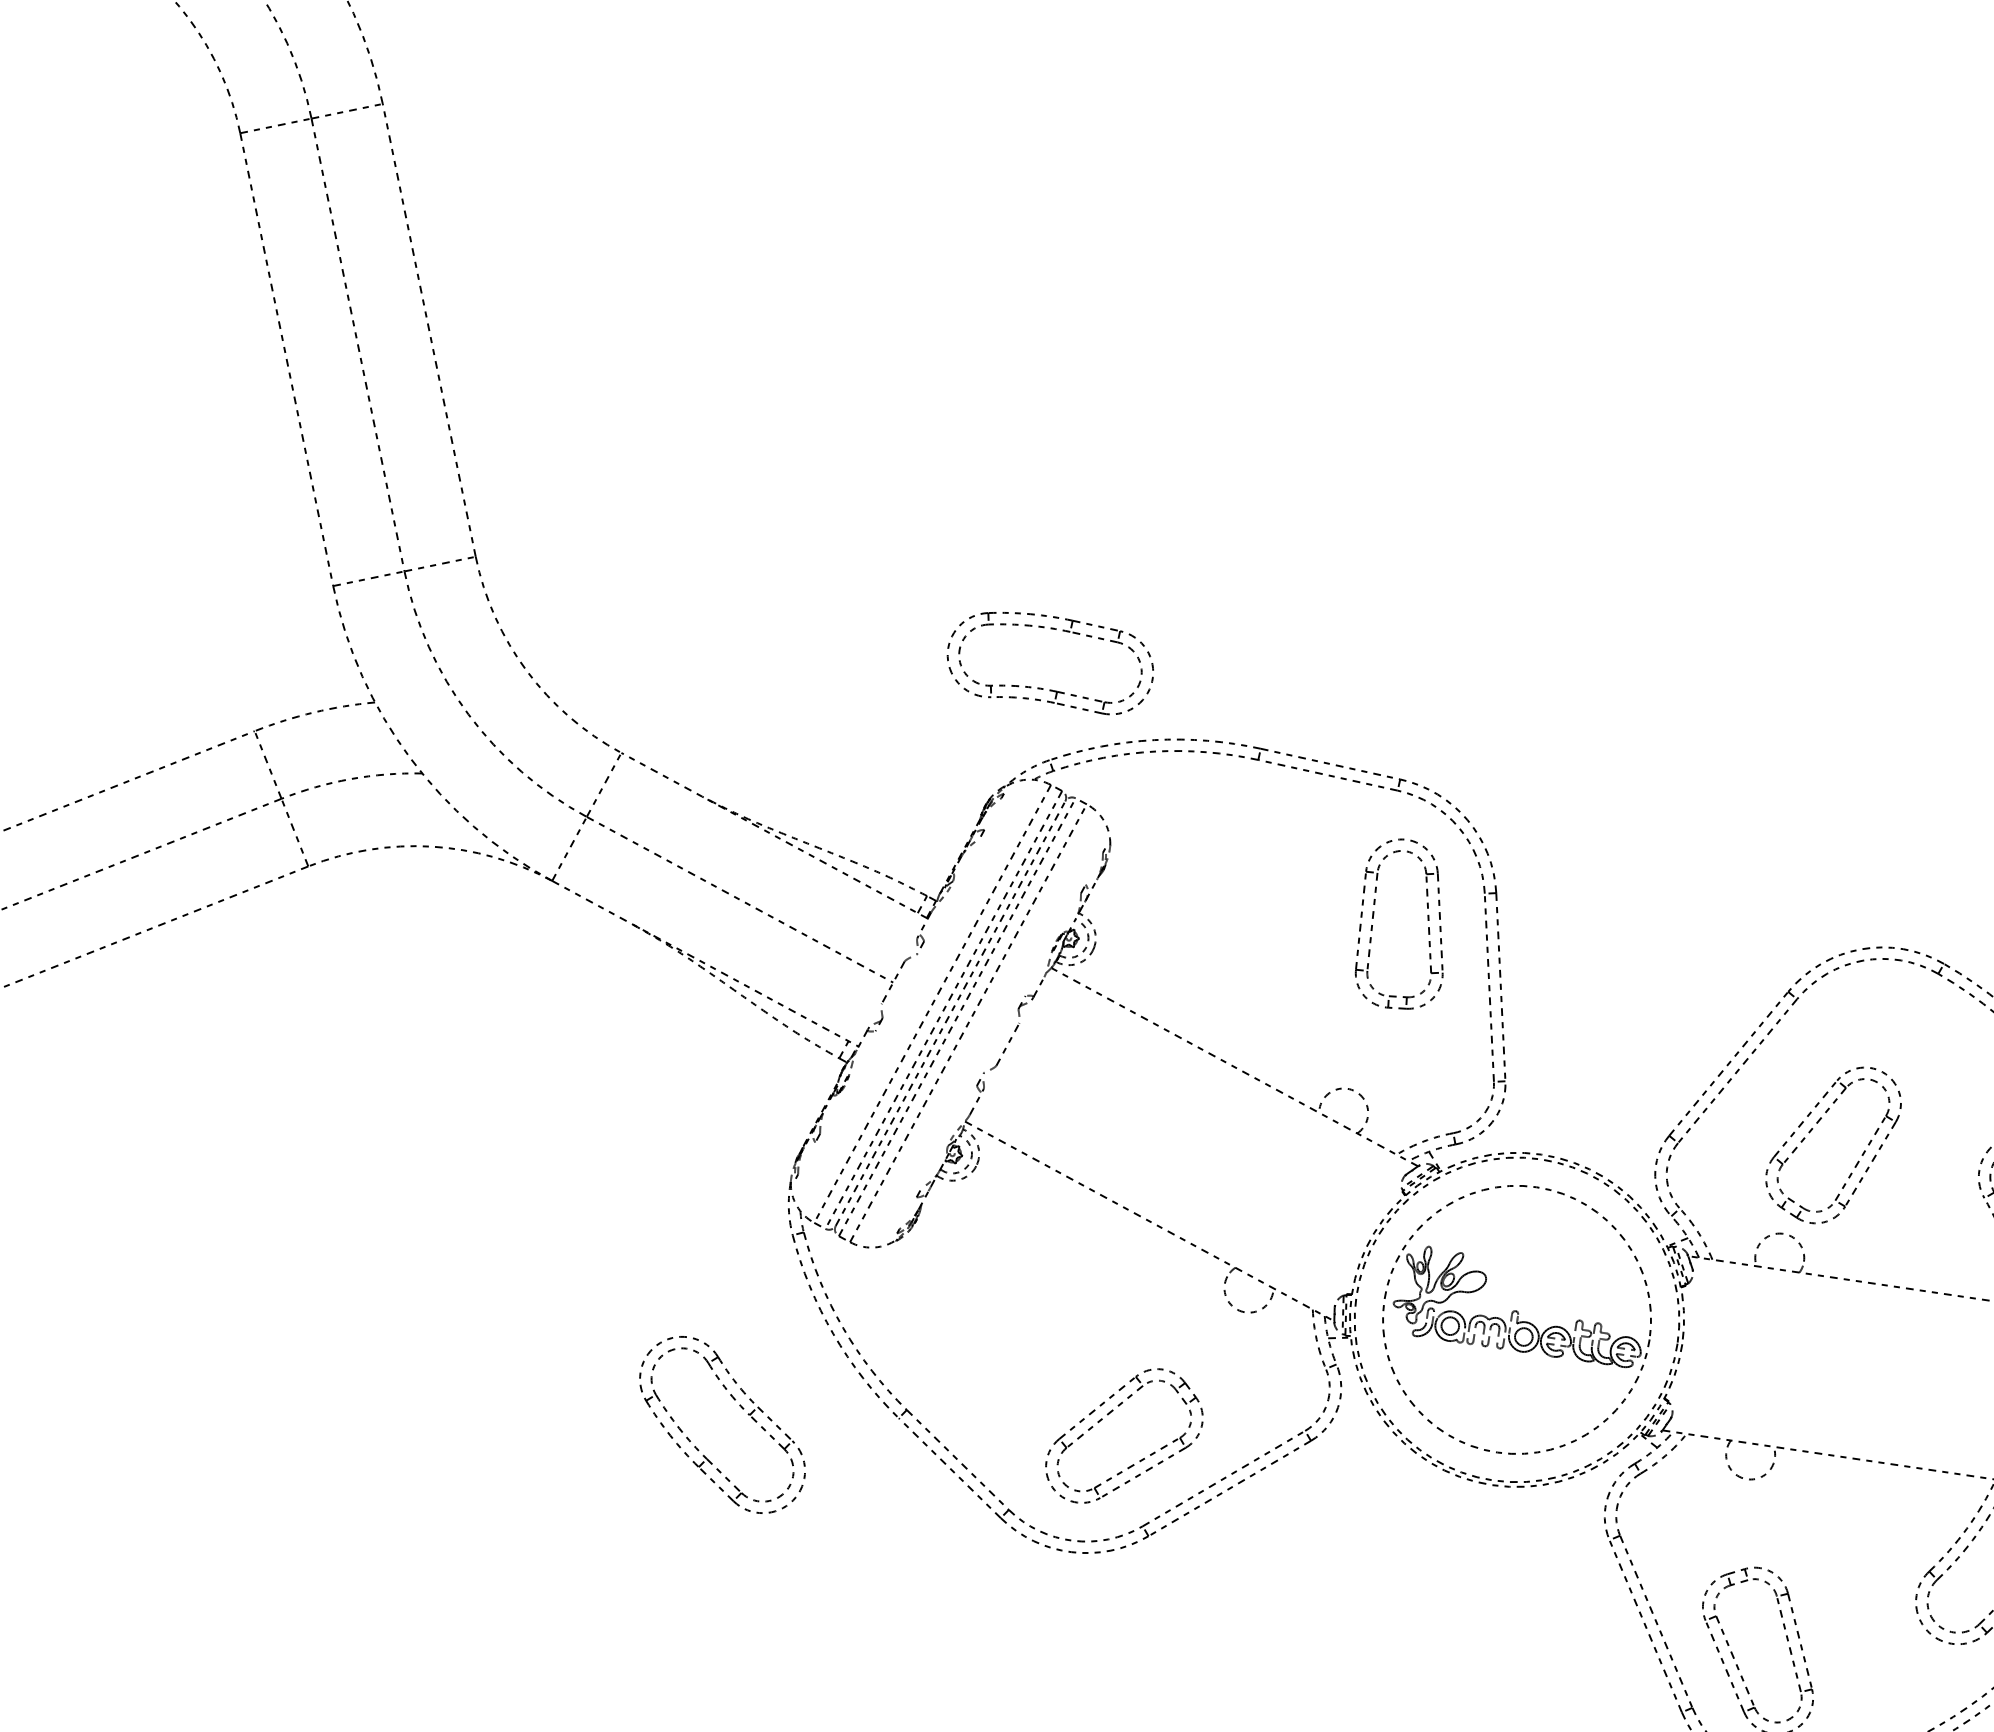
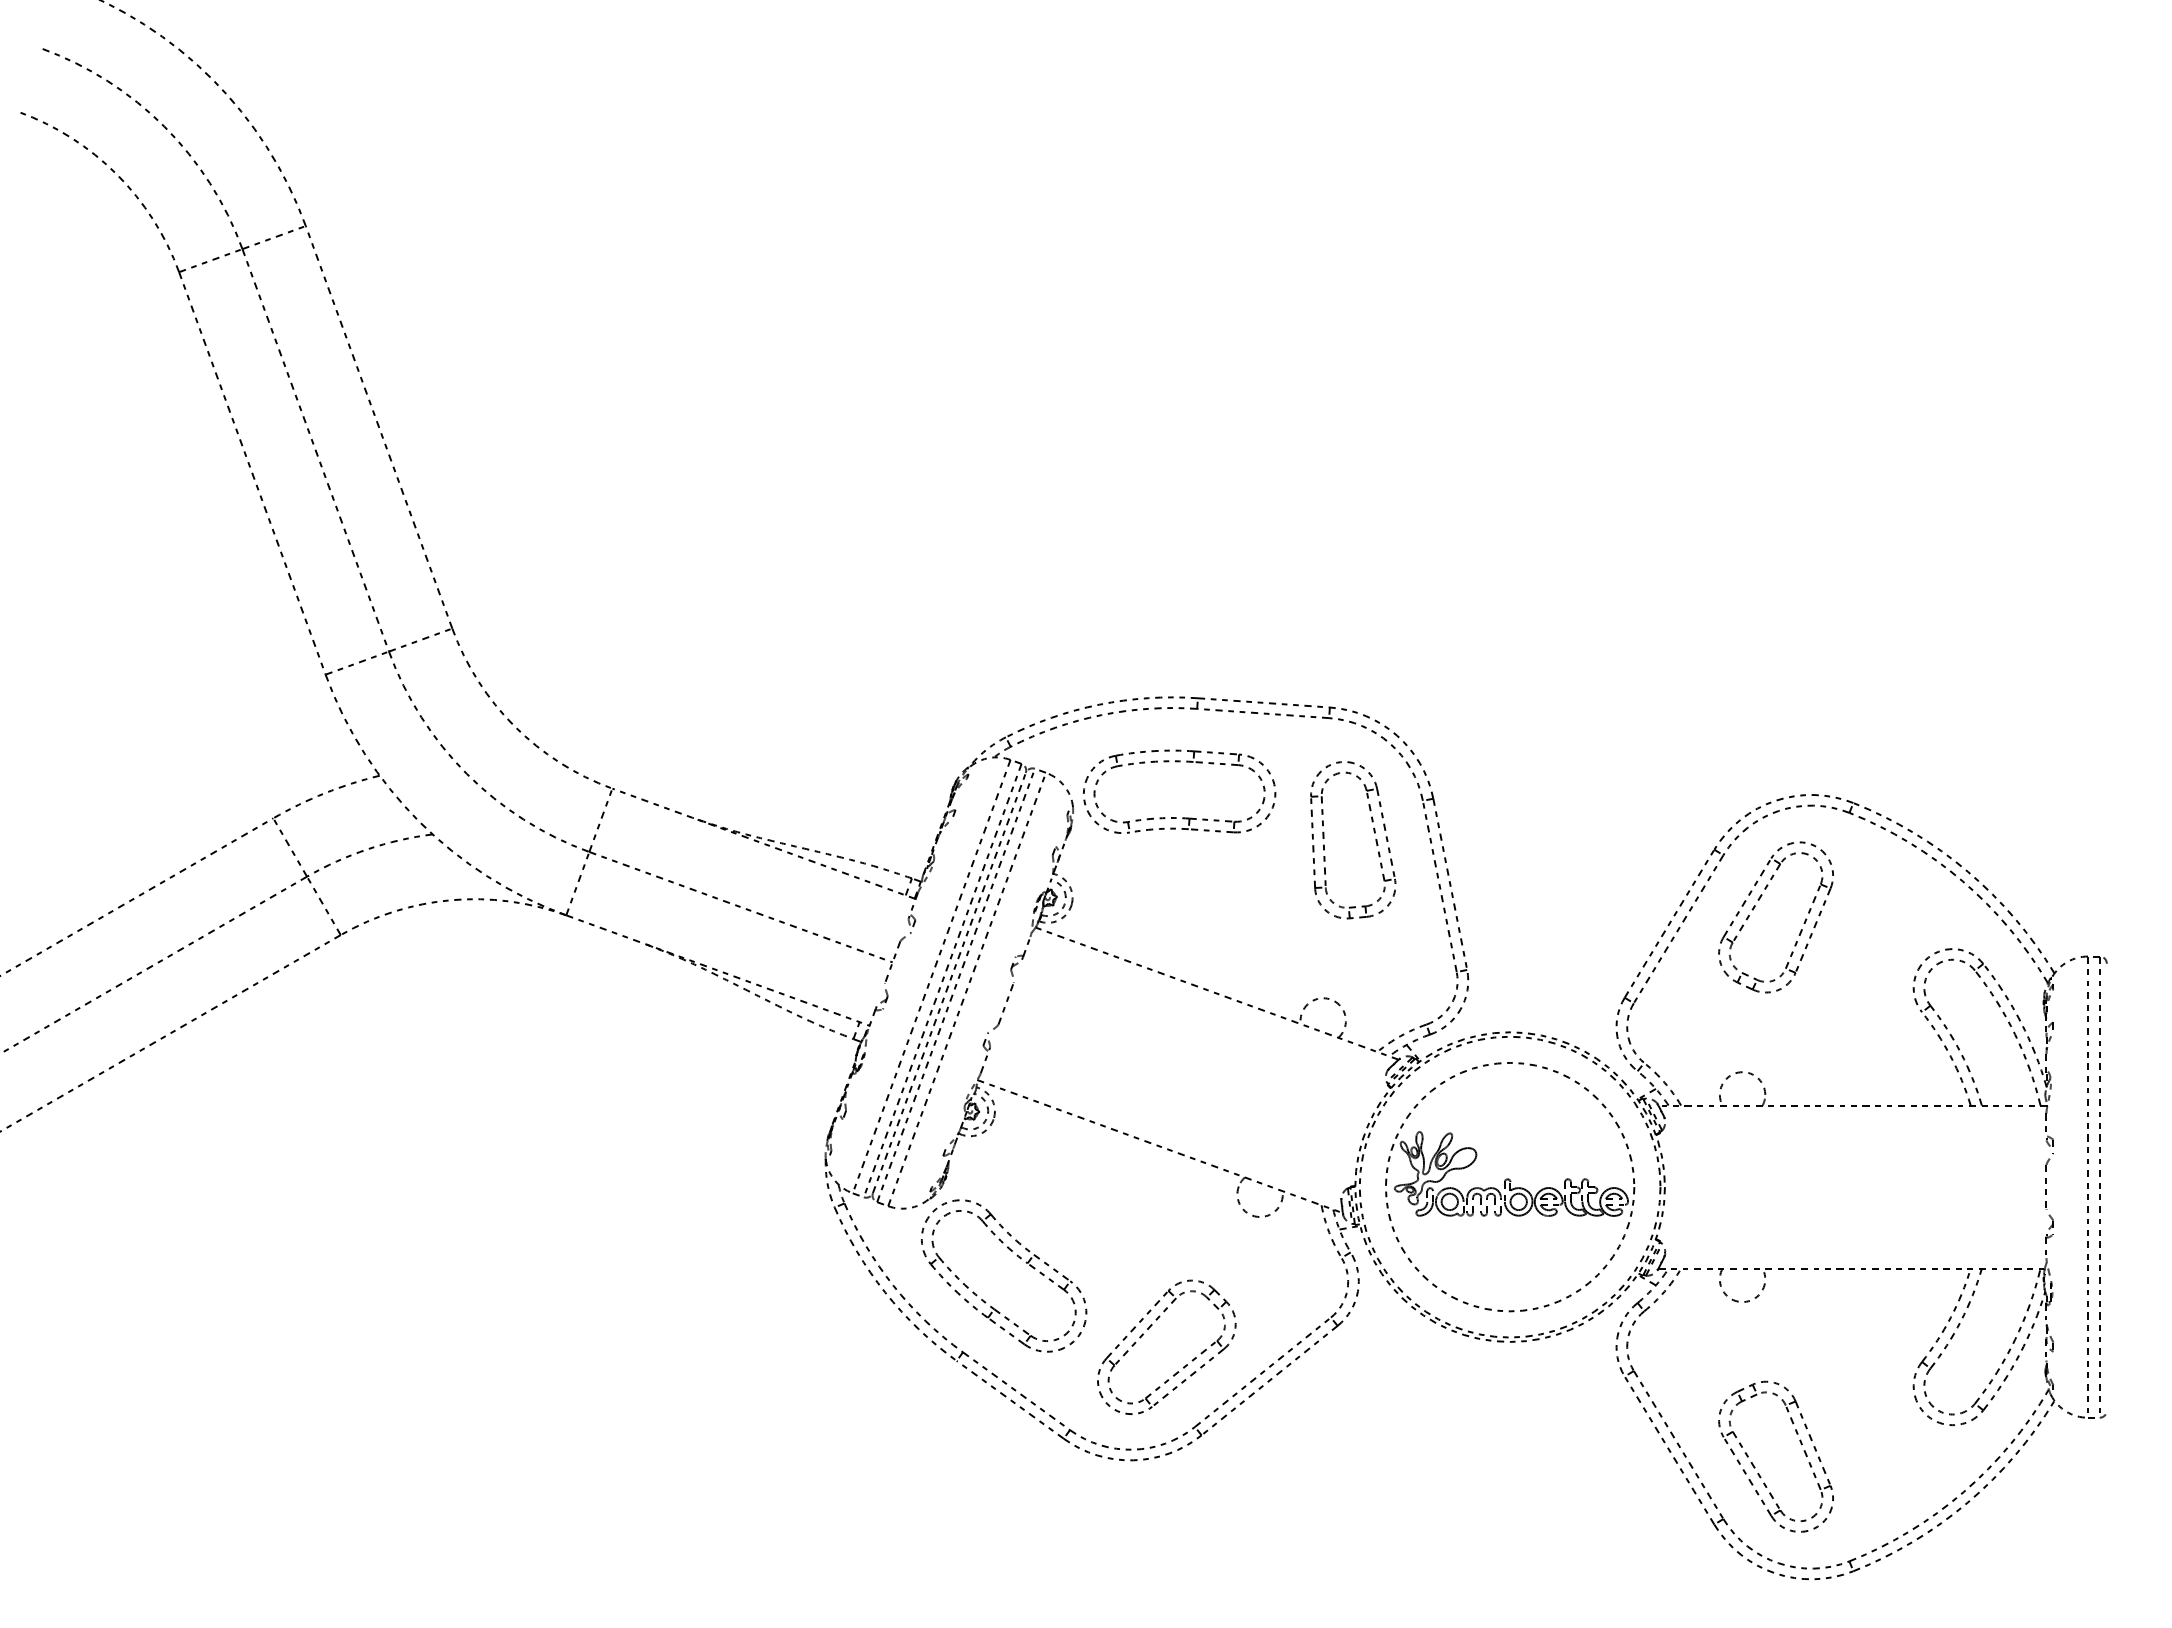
part: (1043, 688) -> (1176, 817), moved
part: (1812, 1130) -> (1755, 907), moved
part: (742, 1409) -> (1020, 1259), moved

